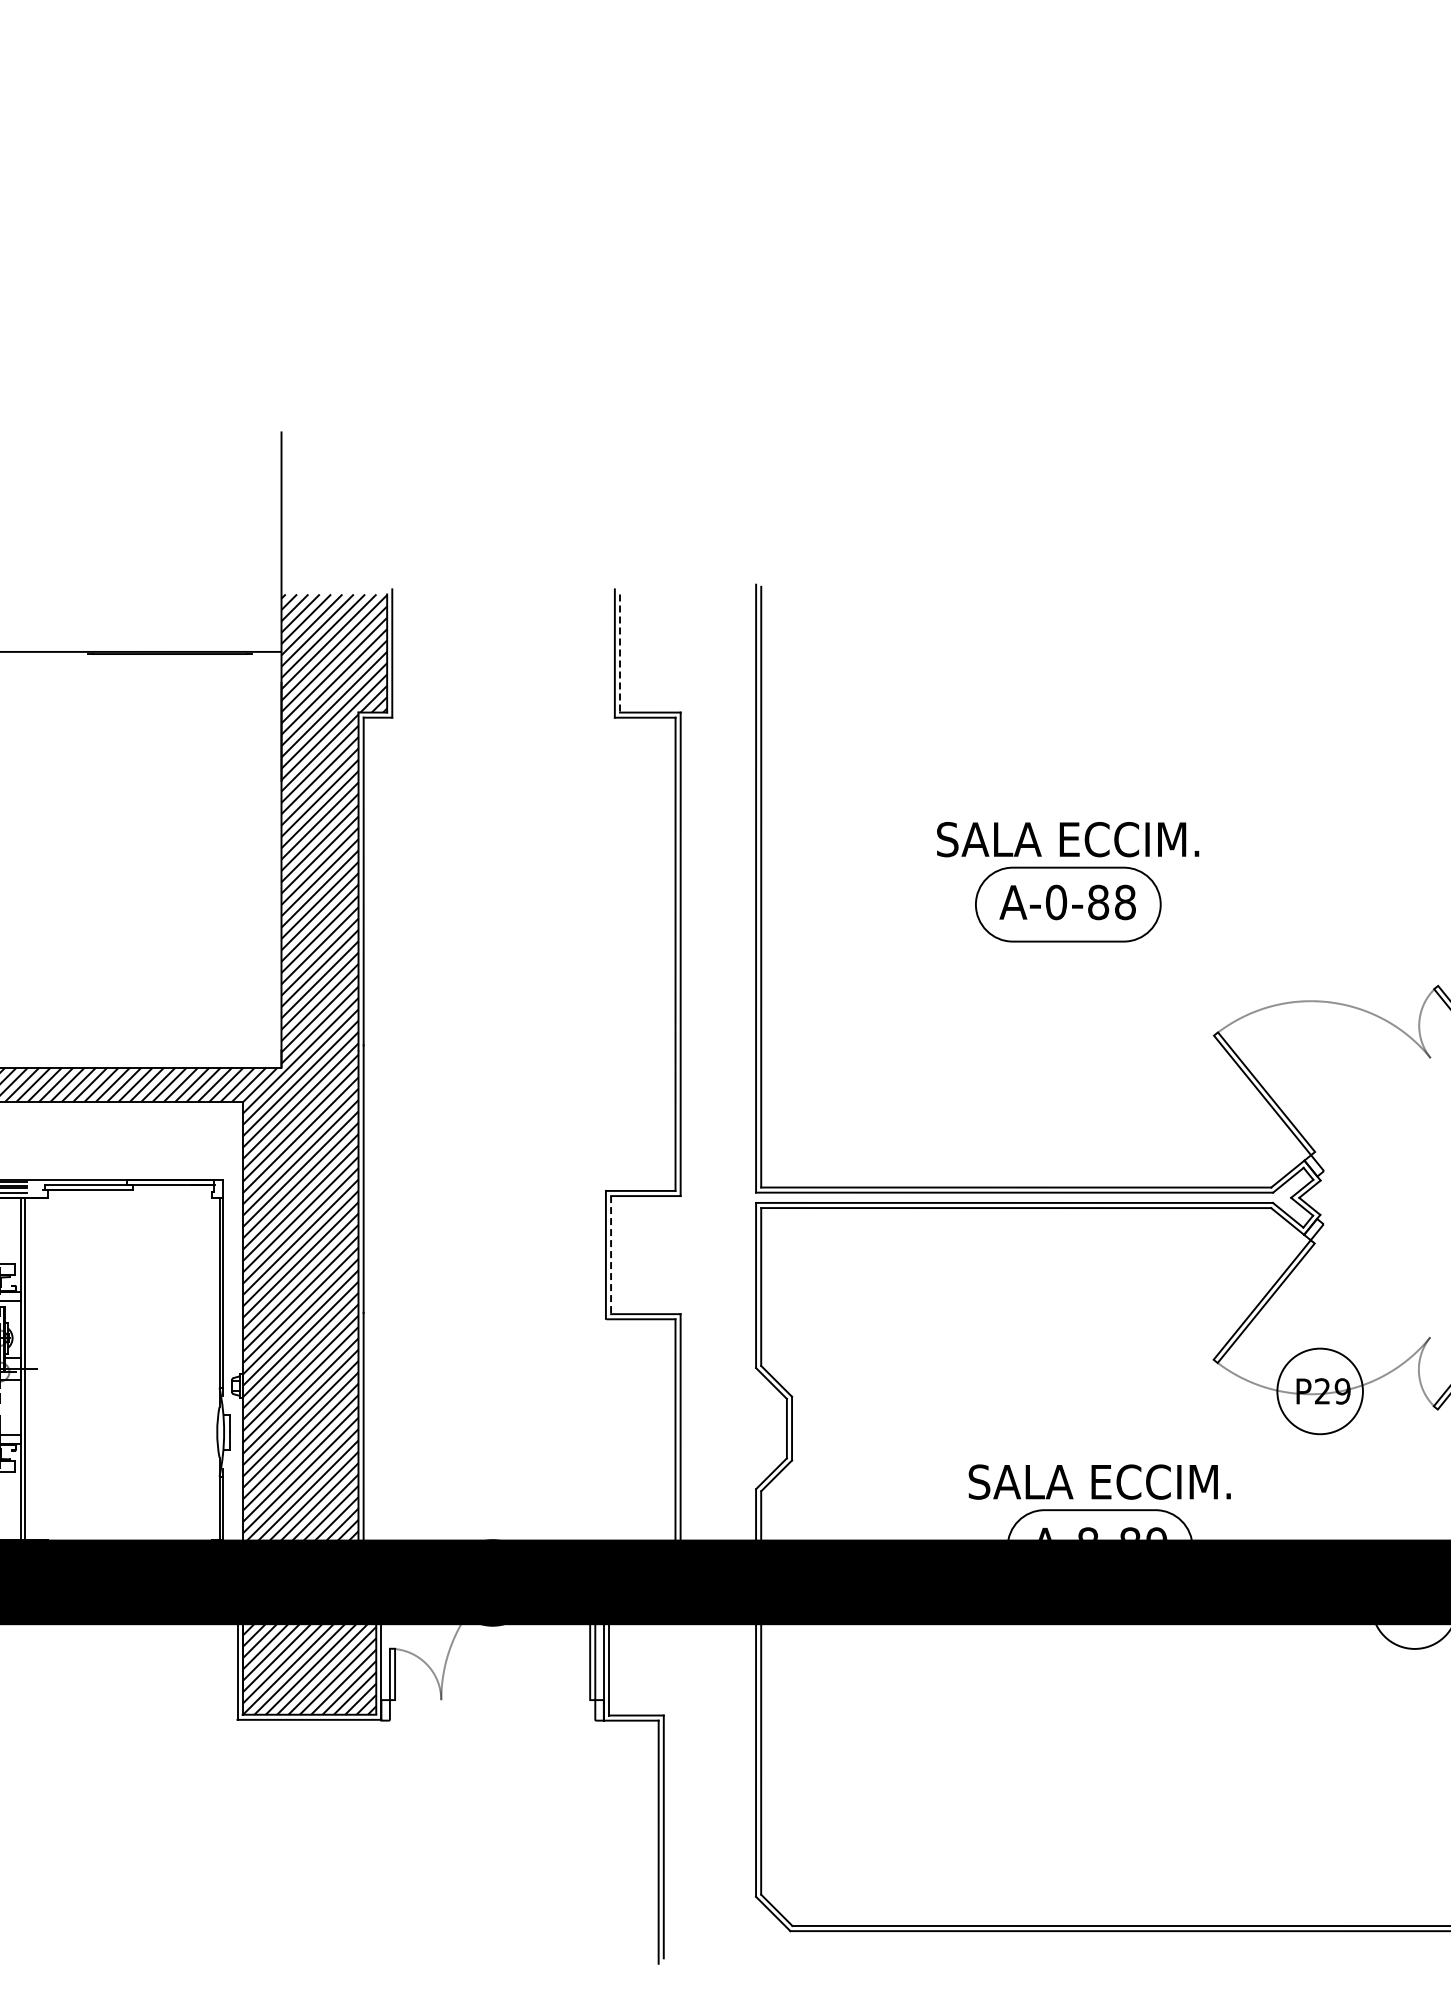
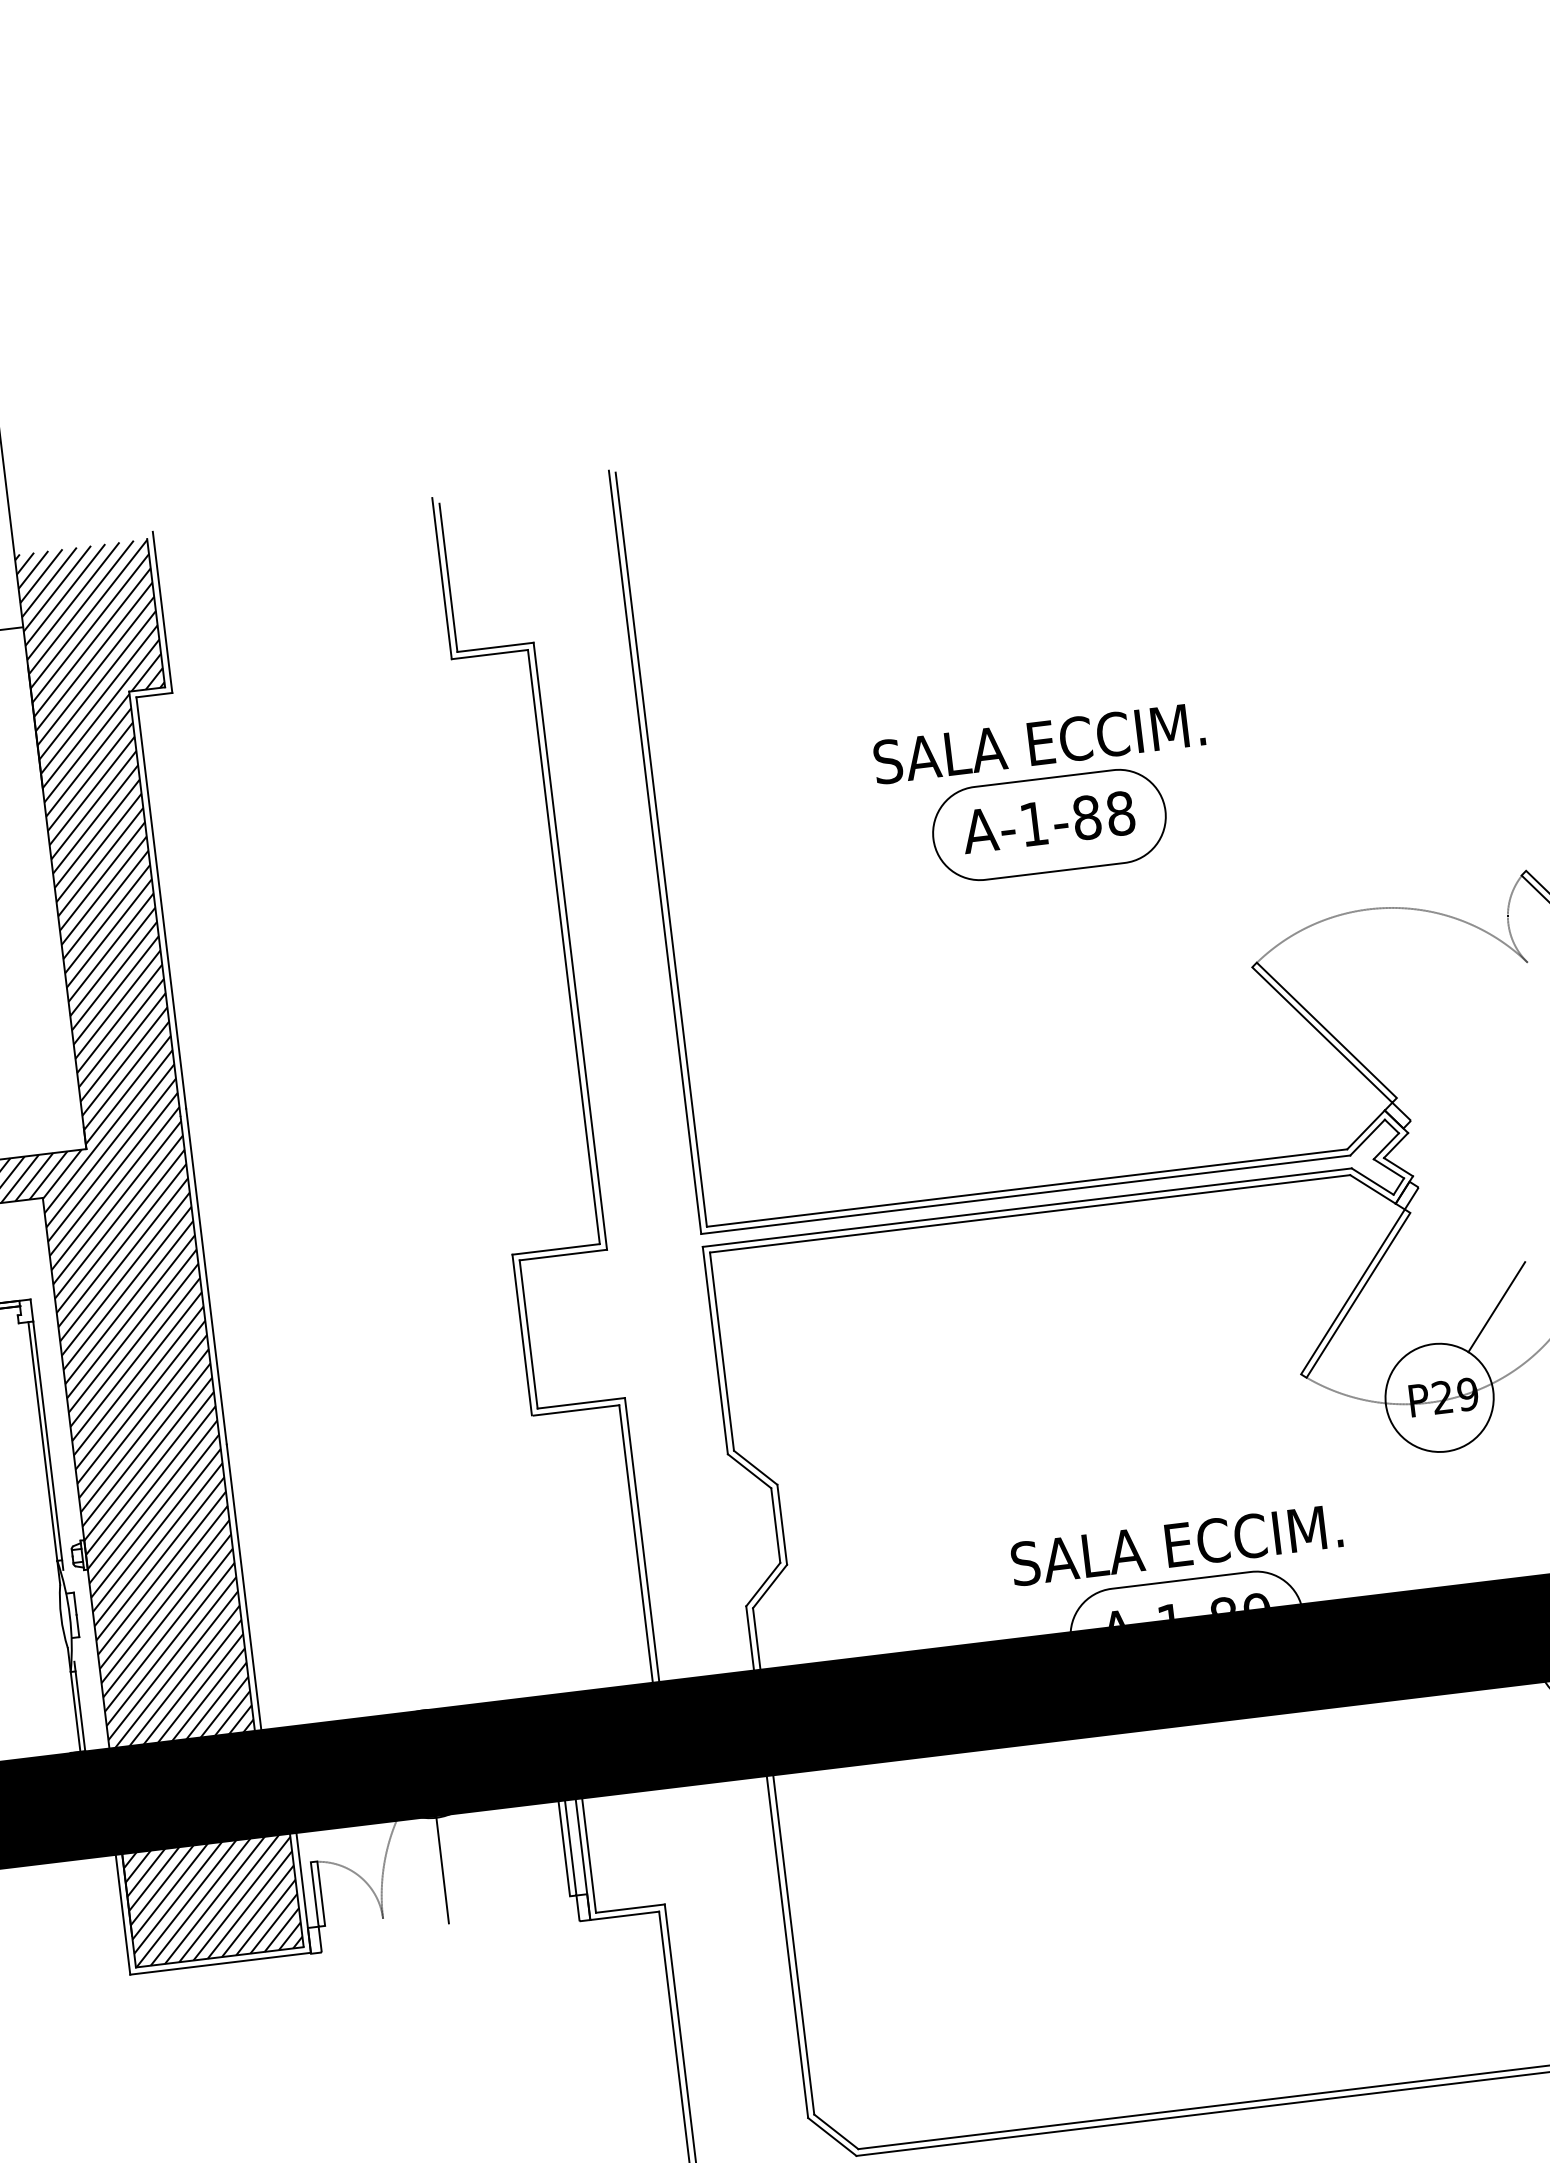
line: (619, 654) -> (448, 579), dashed -> solid
text: (1056, 902) -> (1034, 824), A-0-88 -> A-1-88
line: (611, 1255) -> (529, 1334), dashed -> solid
line: (1373, 1325) -> (1496, 1306), added
text: (1087, 1533) -> (1169, 1611), A-8-89 -> A-1-89
line: (492, 1667) -> (442, 1870), added

